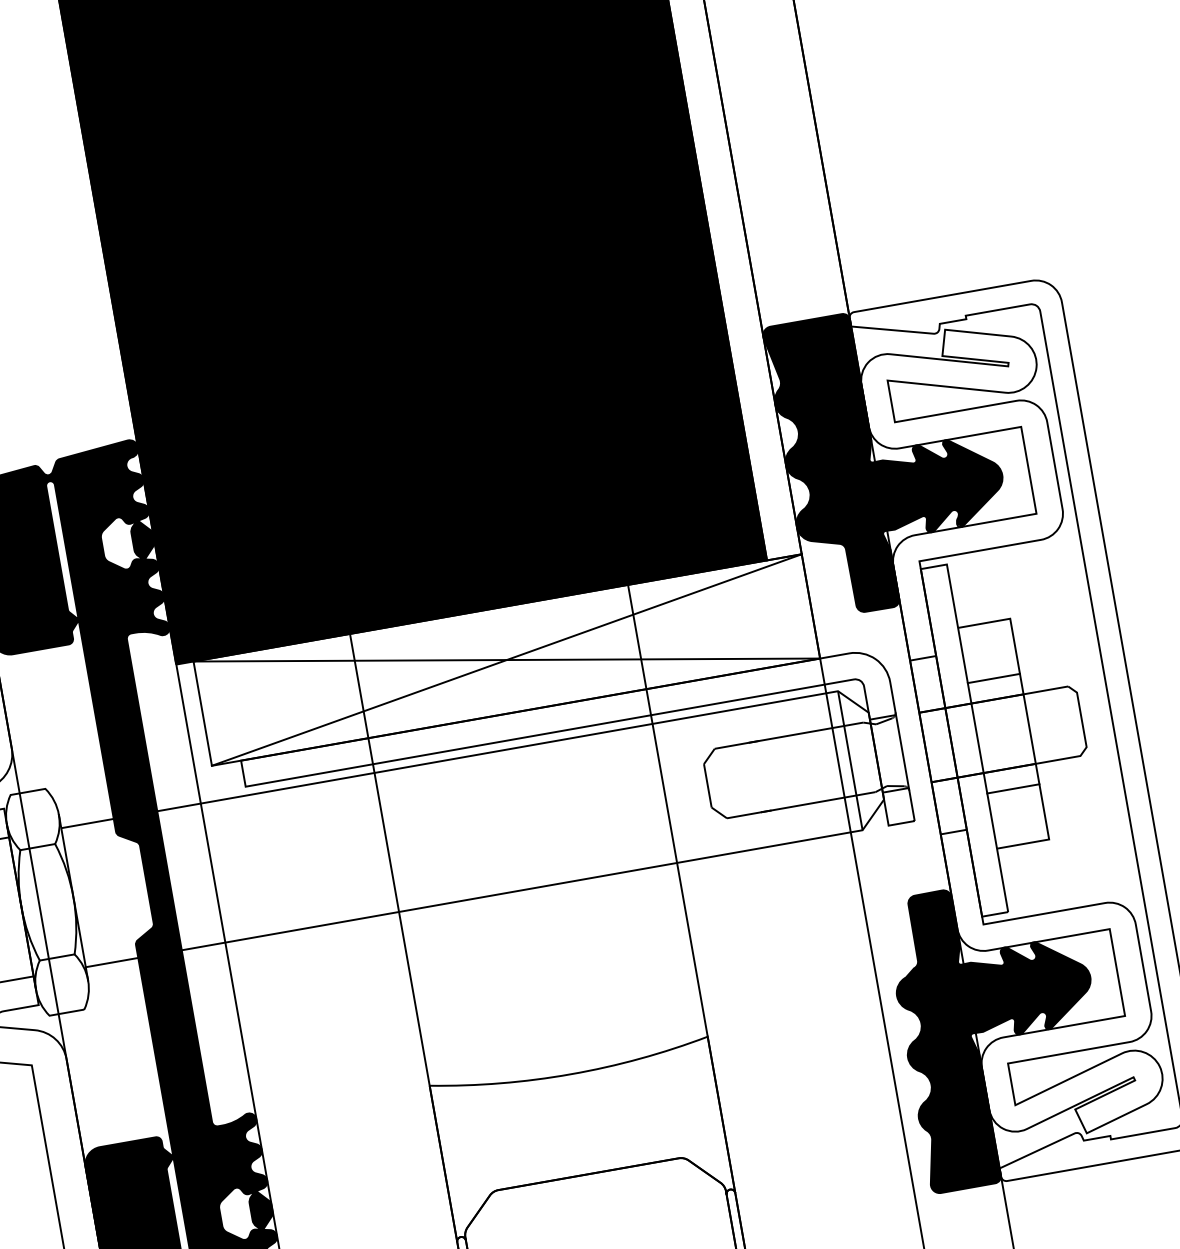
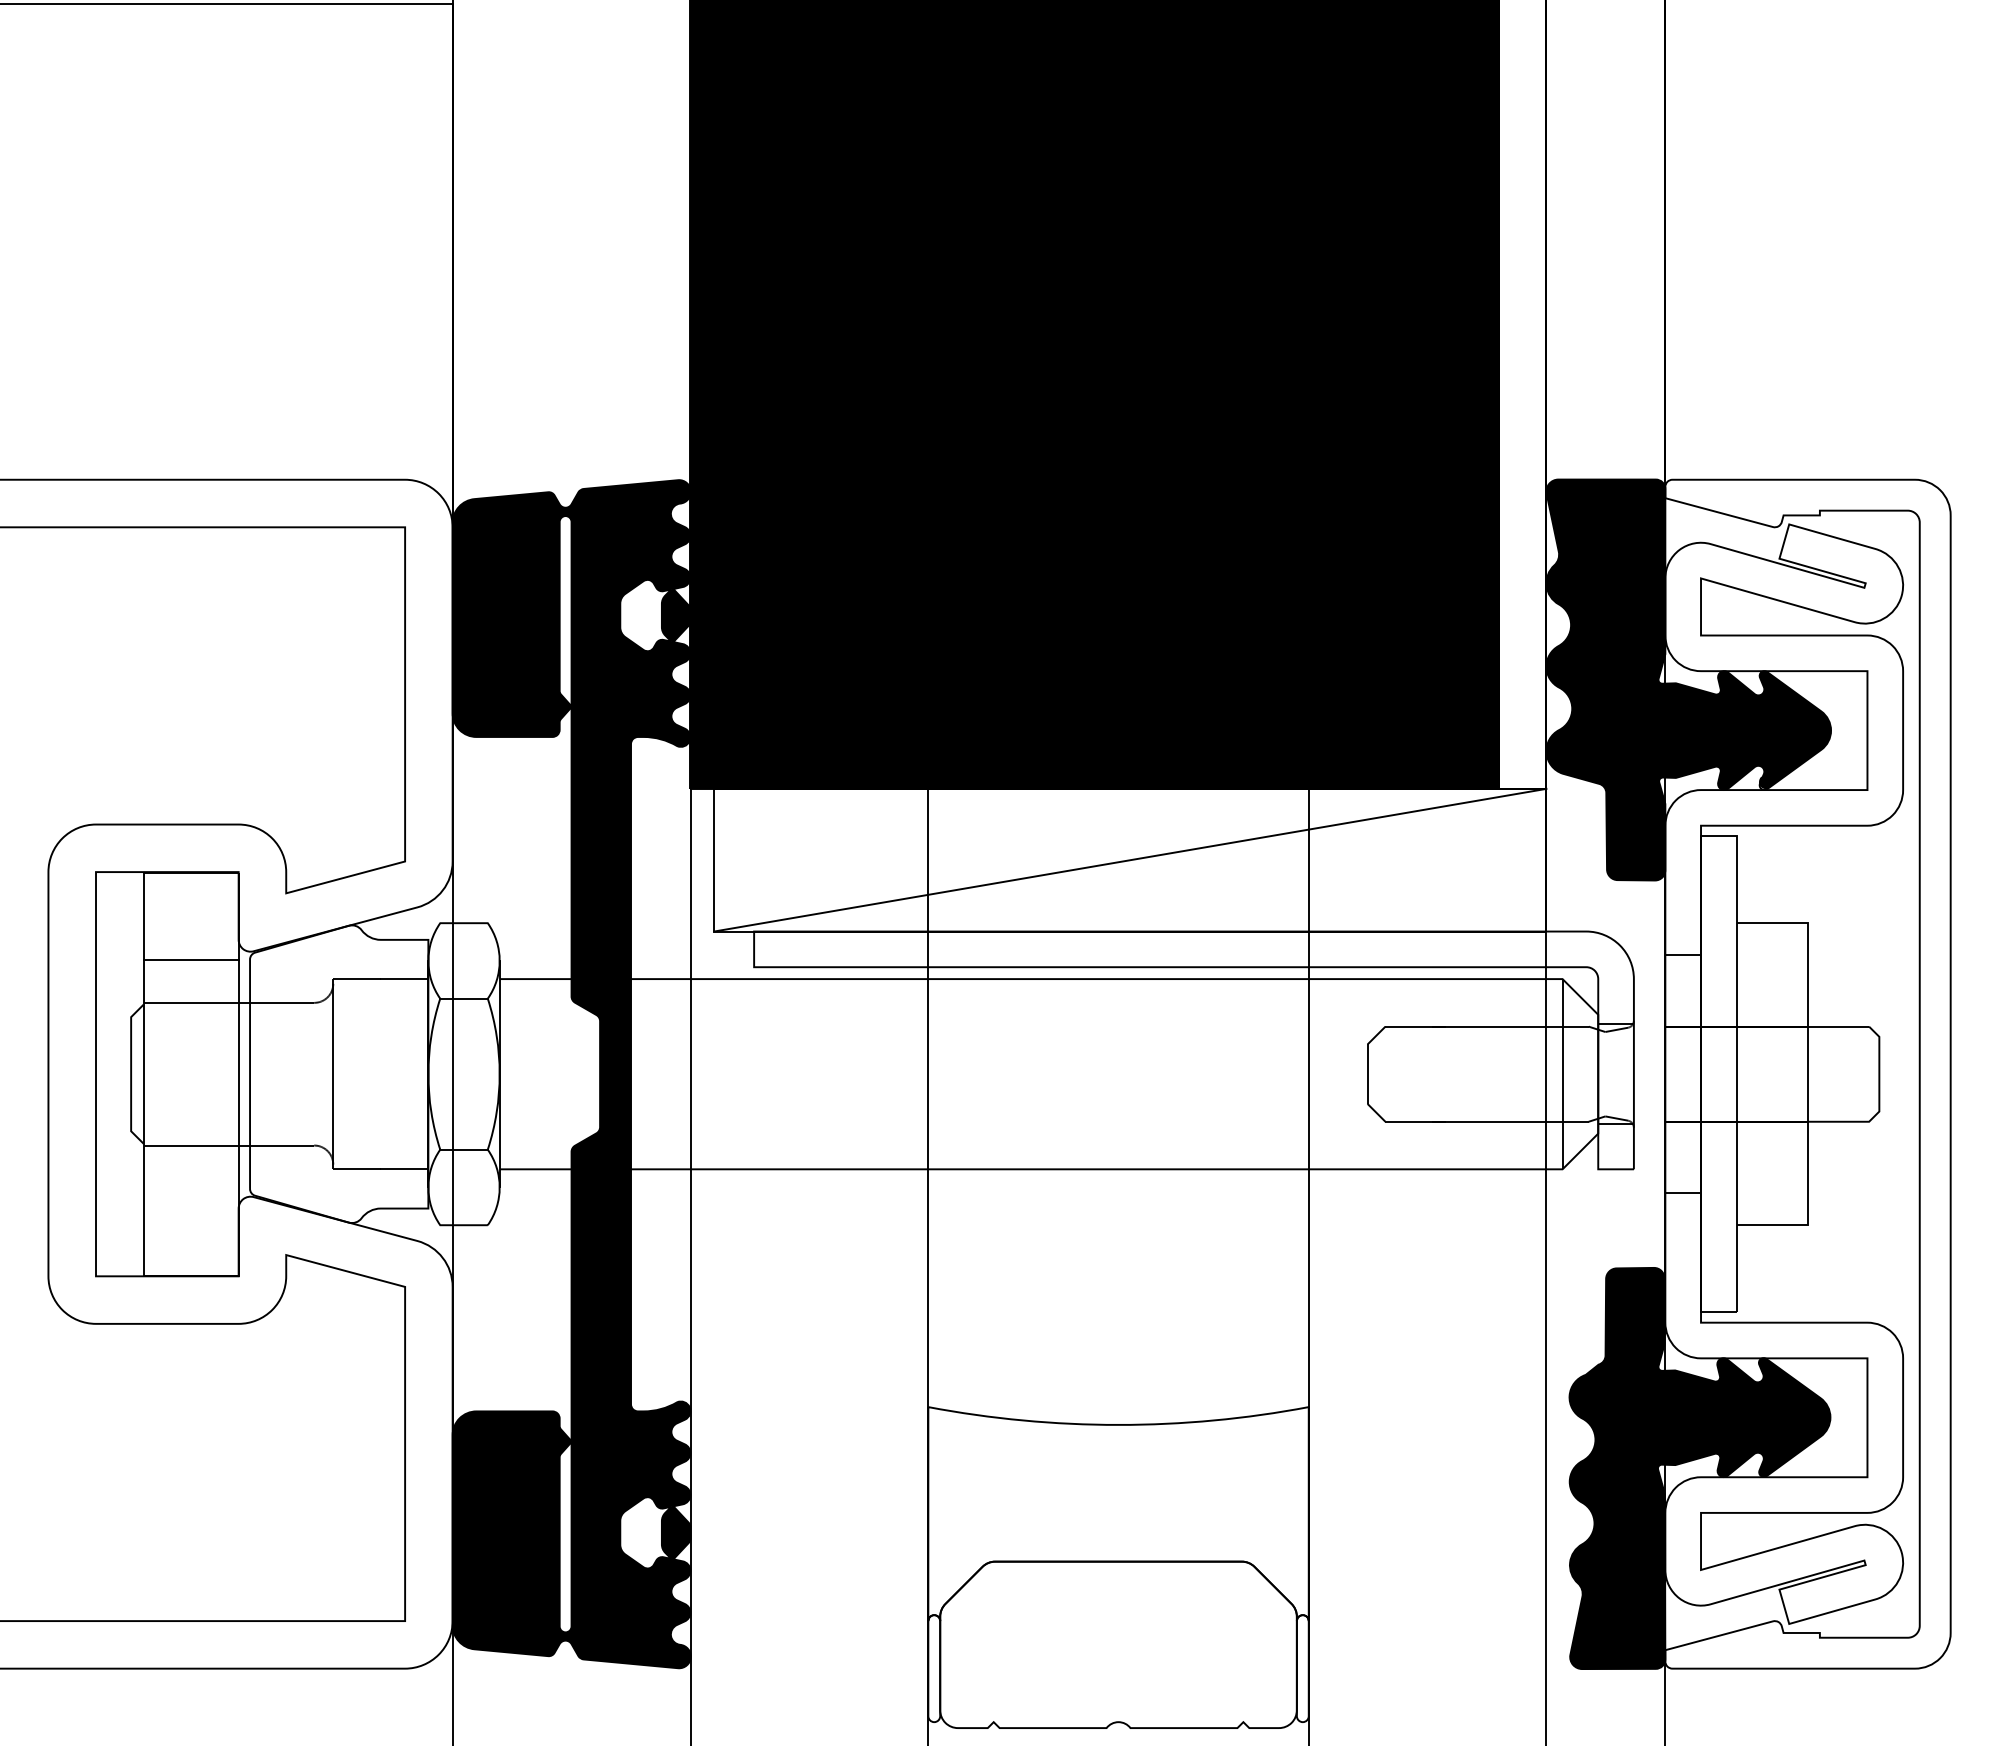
line: (506, 659) -> (1130, 859), removed
line: (993, 678) -> (1772, 998), removed
line: (1013, 788) -> (1772, 1149), removed

